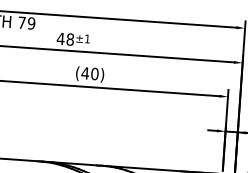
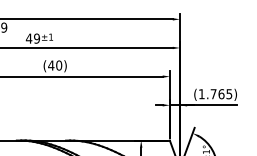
text: (70, 39) -> (37, 38), 48 -> 49

